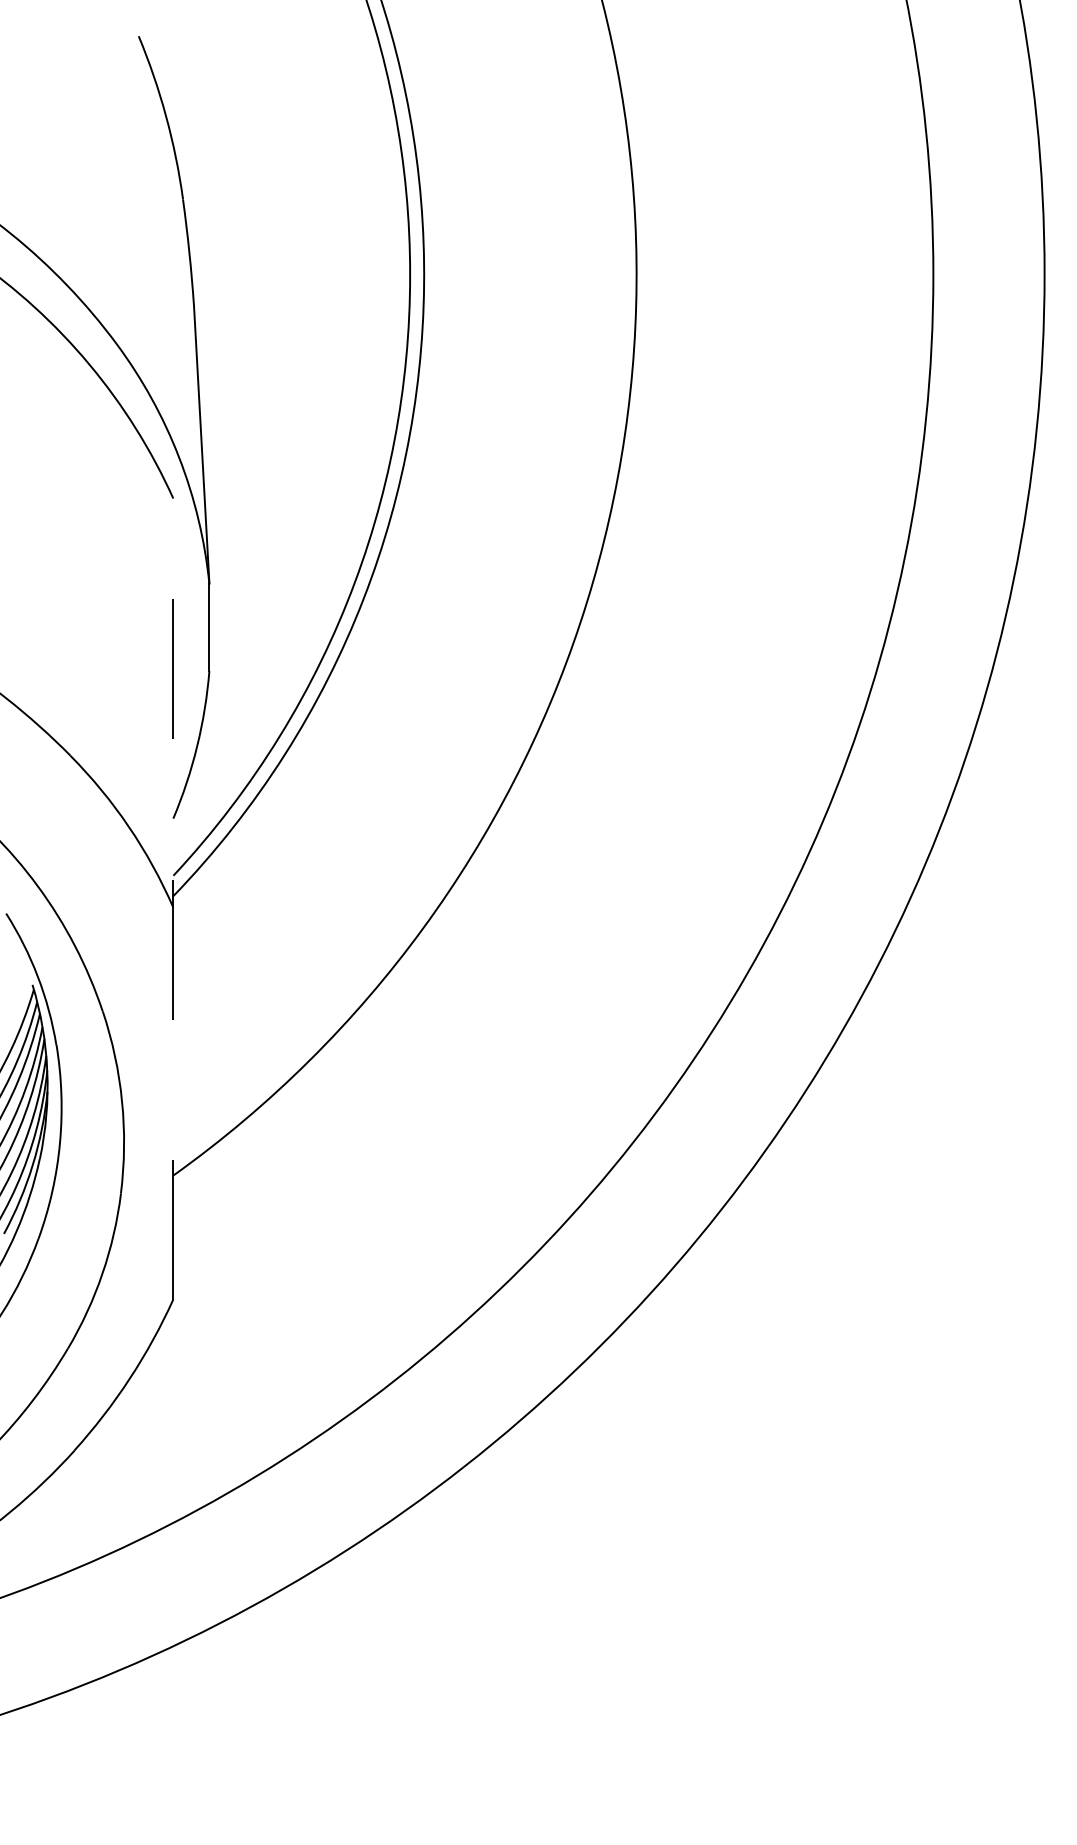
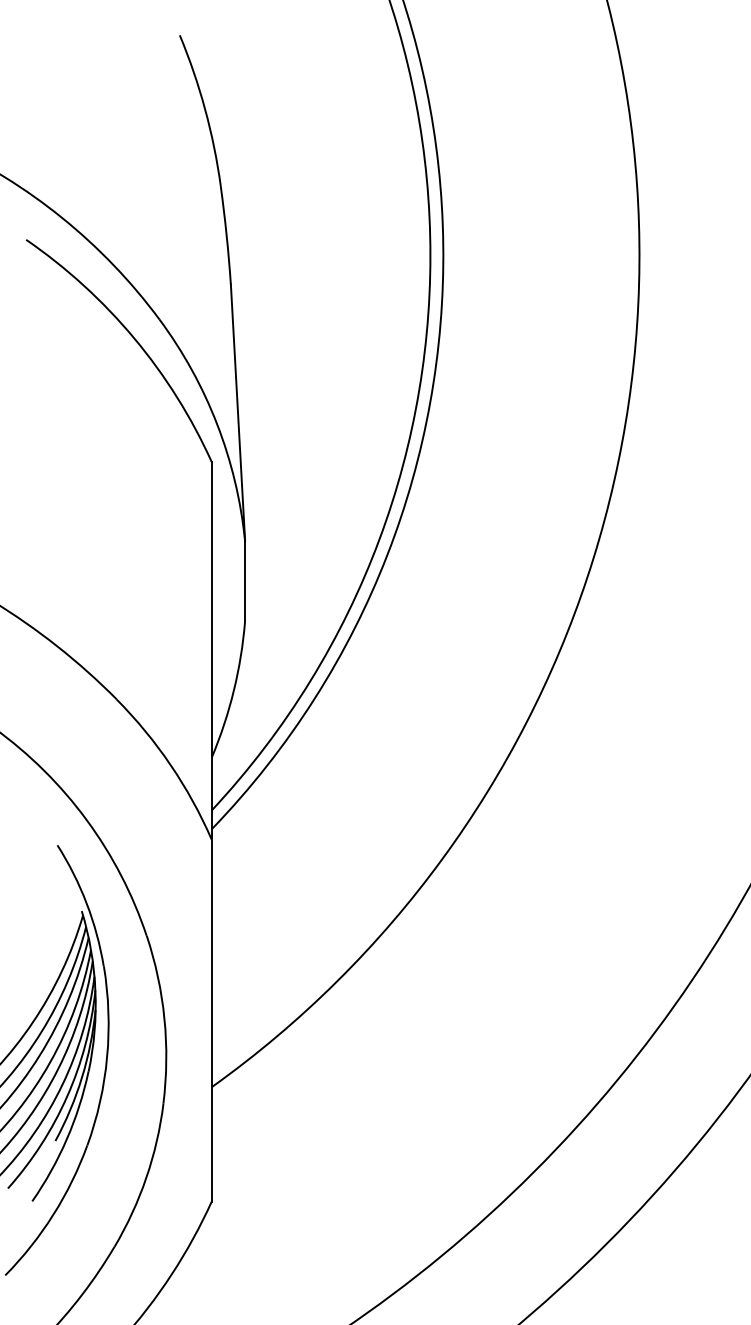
line: (173, 899) -> (211, 832), dashed -> solid

